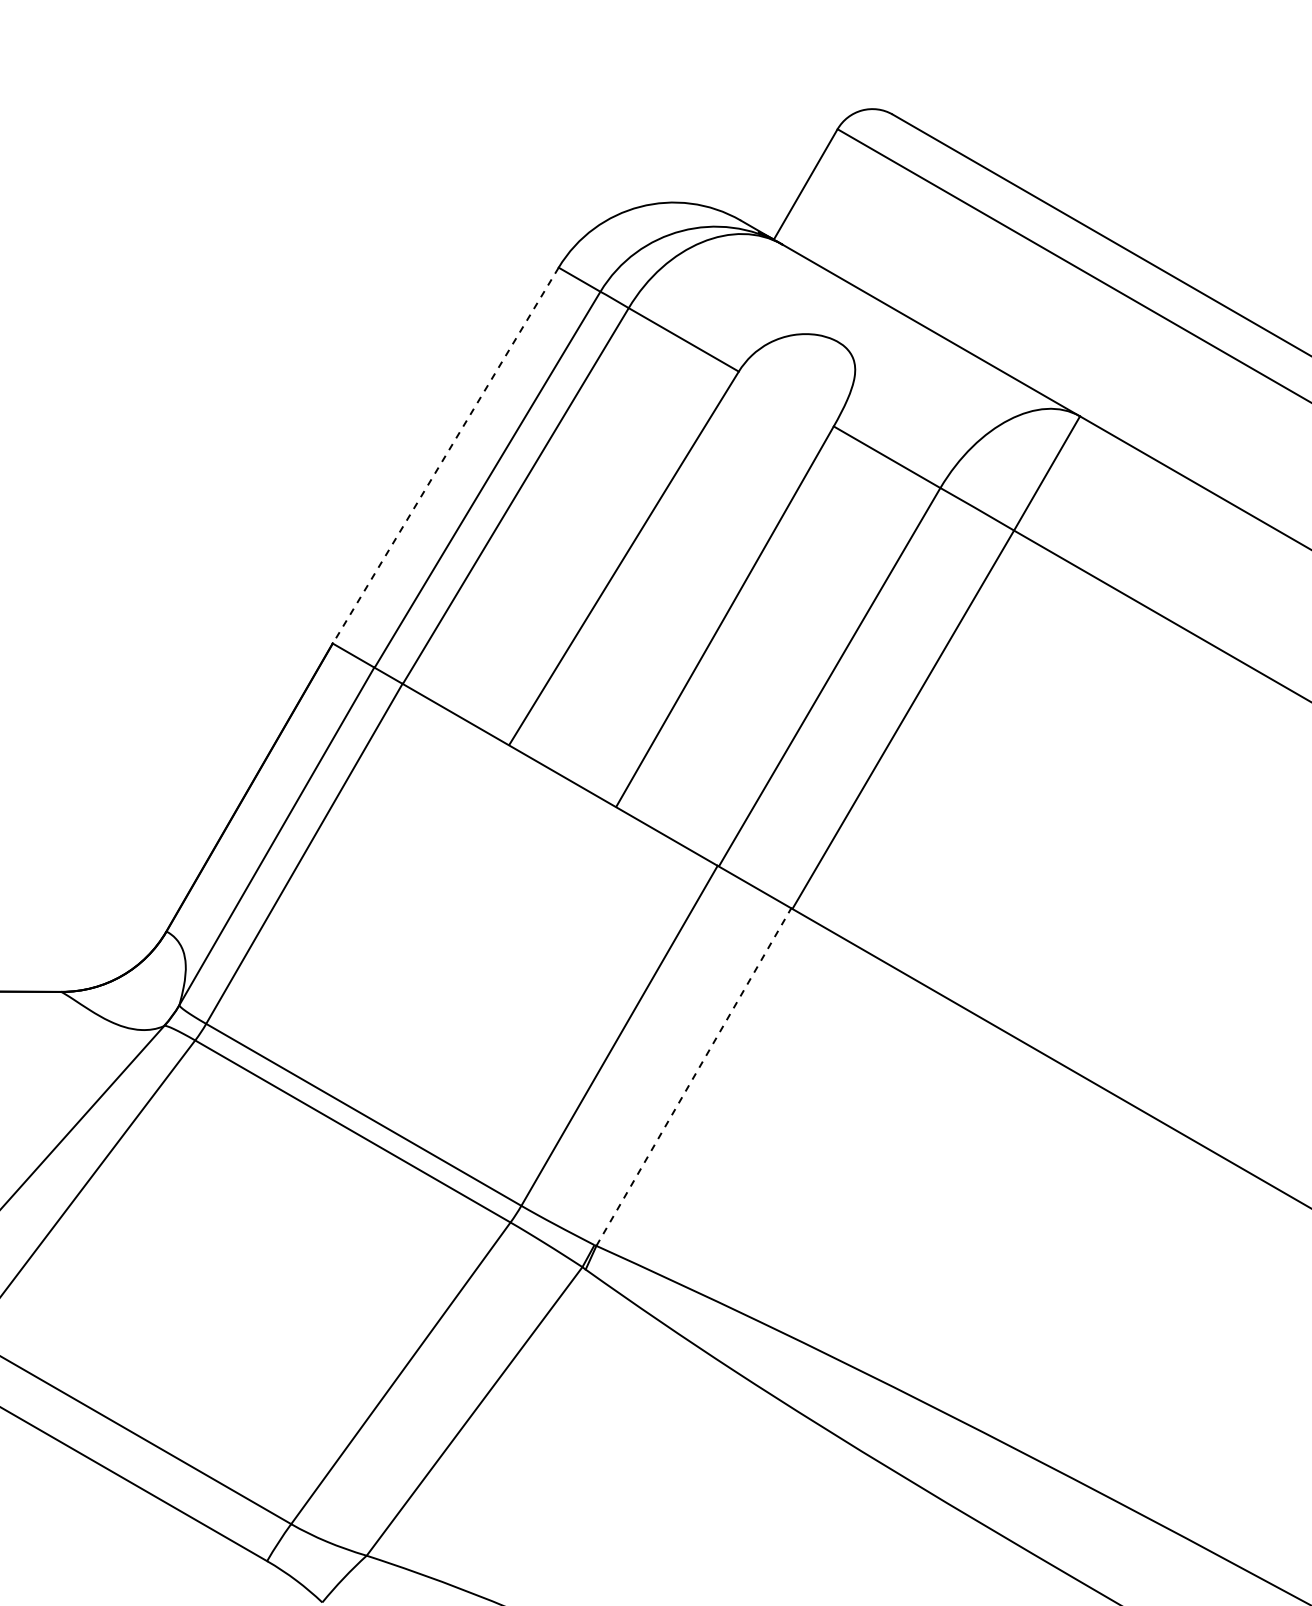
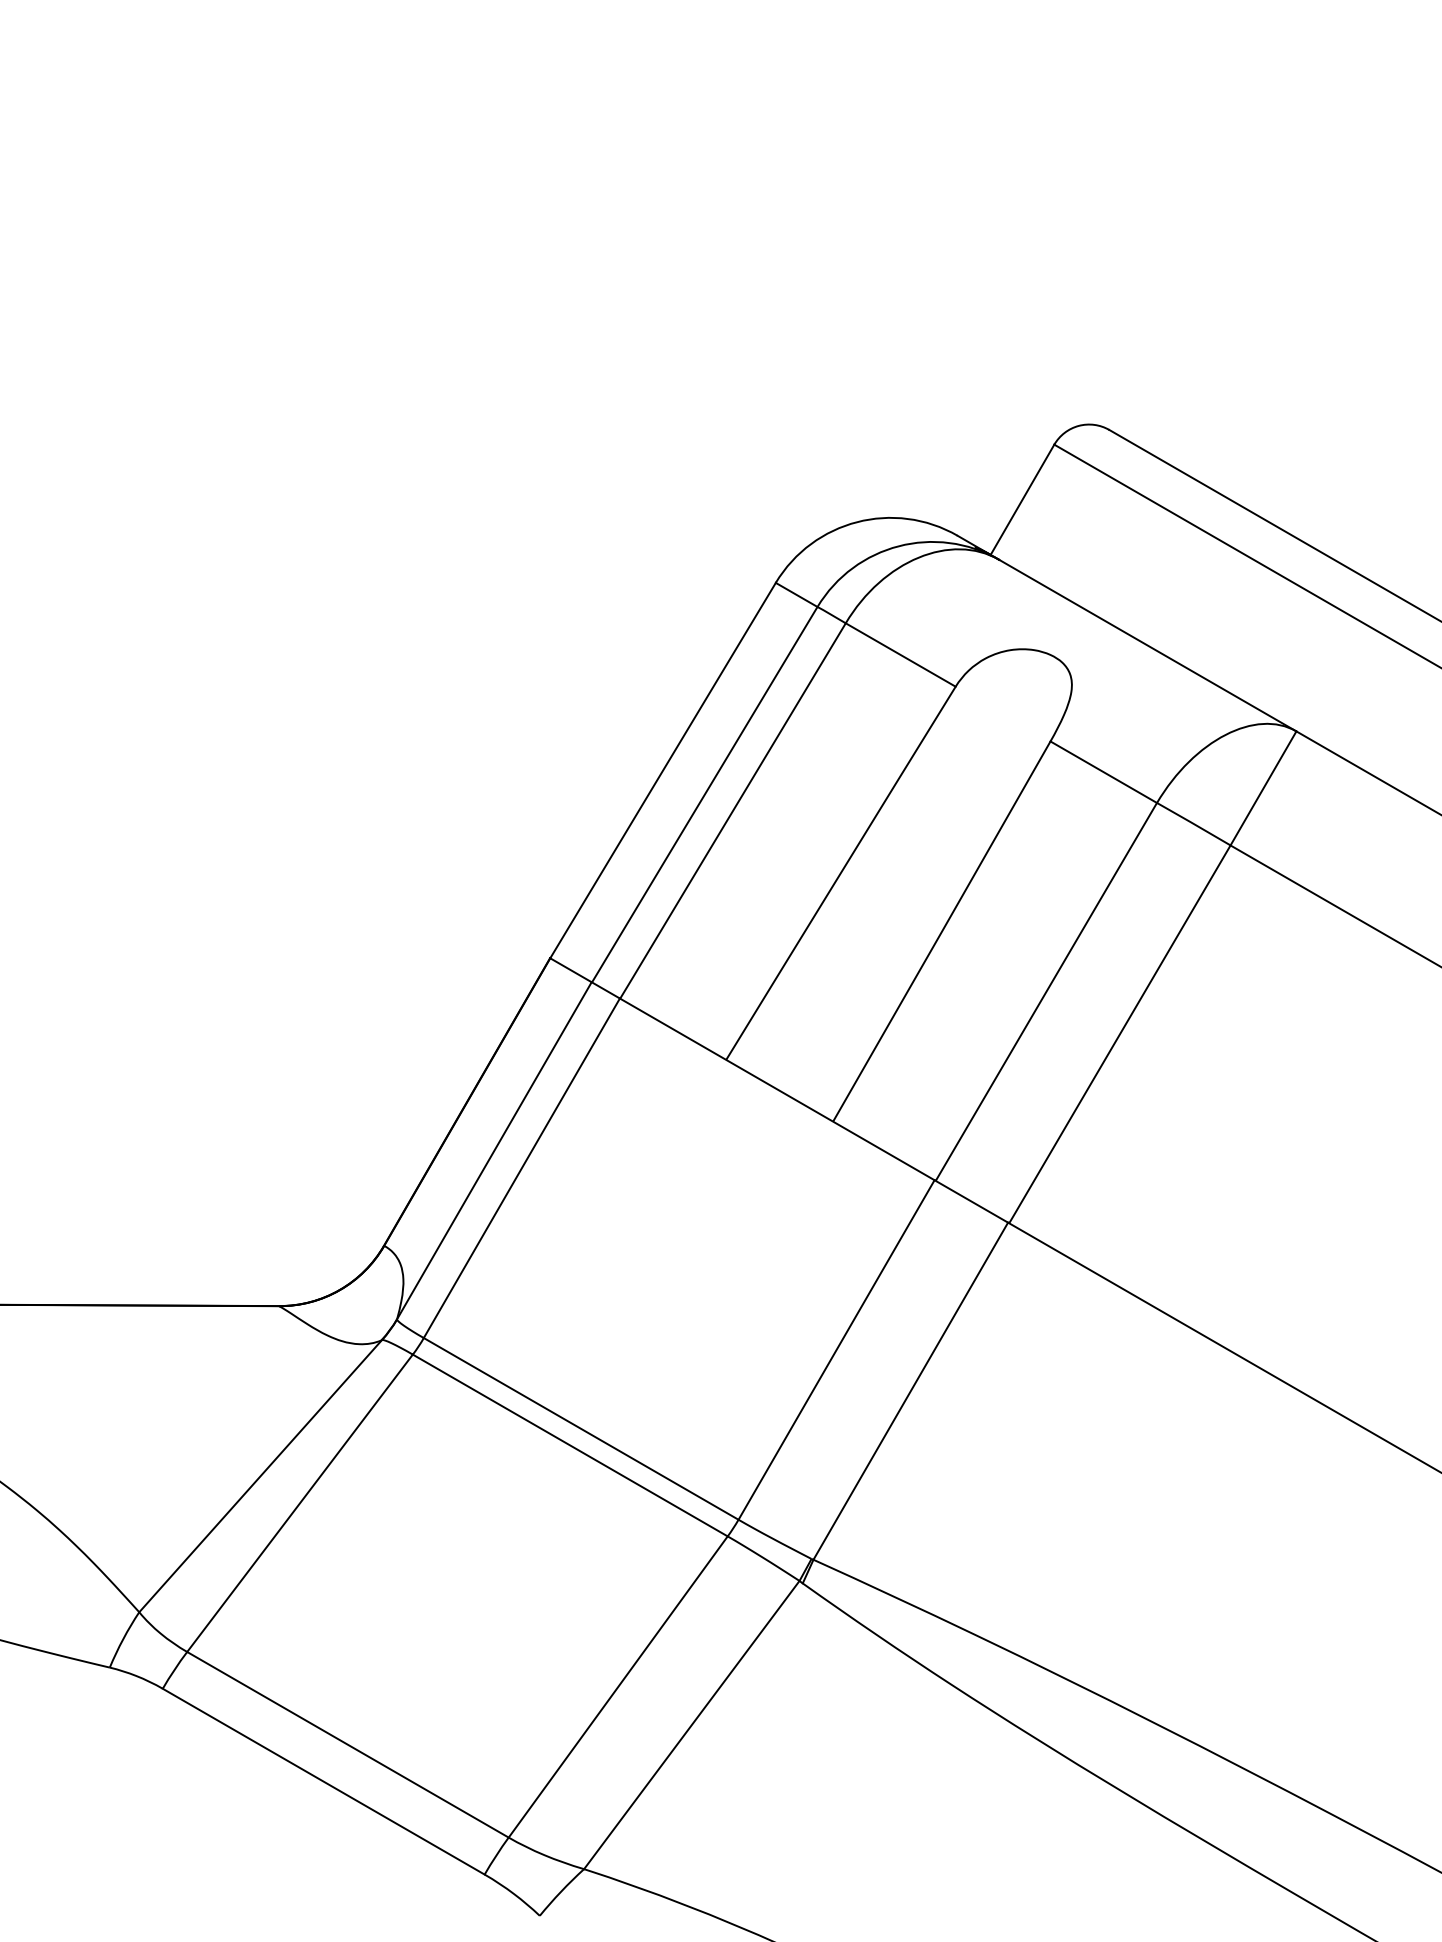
line: (446, 455) -> (663, 770), dashed -> solid
line: (693, 1077) -> (910, 1391), dashed -> solid

